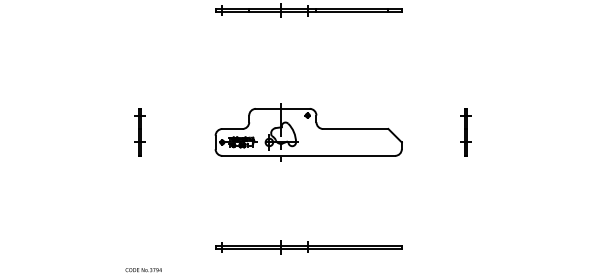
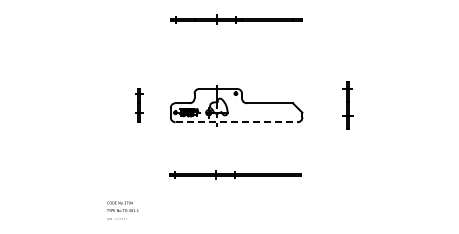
part: (140, 132) -> (139, 105), moved
part: (465, 132) -> (347, 105), size x1.4
line: (309, 156) -> (237, 122), solid -> dashed
part: (308, 246) -> (235, 174), moved

